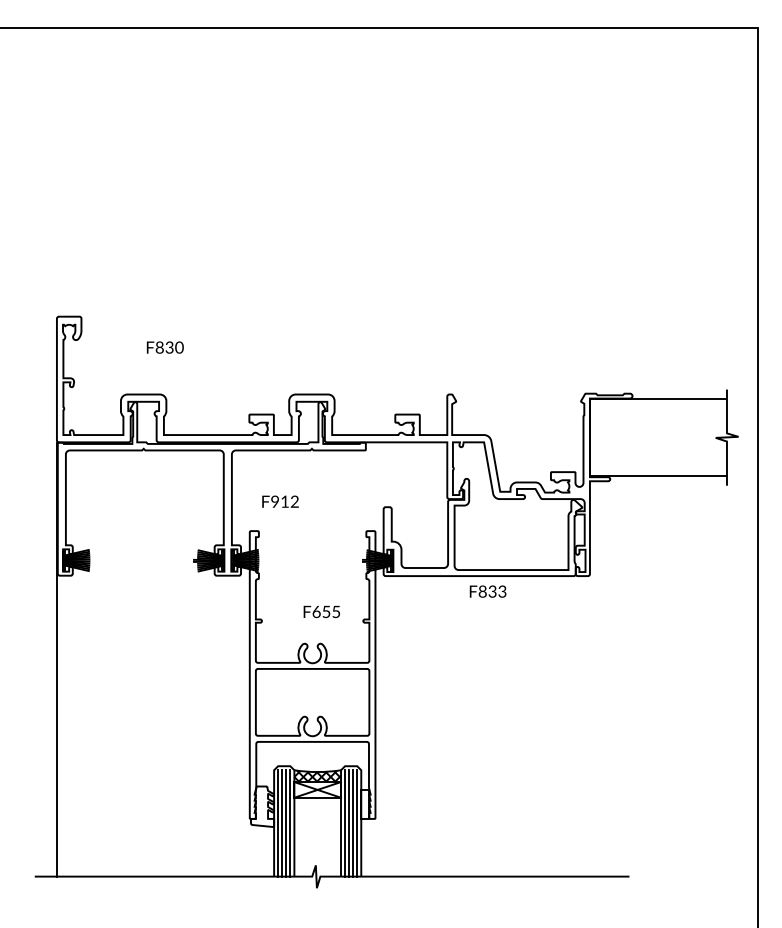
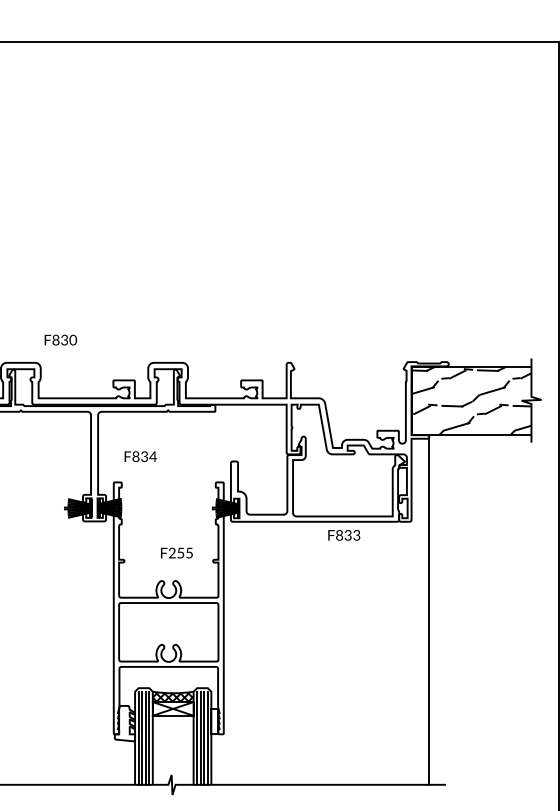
text: (164, 347) -> (60, 340), moved
hatch: (657, 437) -> (470, 400), added
text: (285, 501) -> (145, 456), F912 -> F834
text: (487, 591) -> (343, 535), moved
text: (316, 611) -> (172, 552), F655 -> F255
line: (610, 678) -> (429, 611), added

